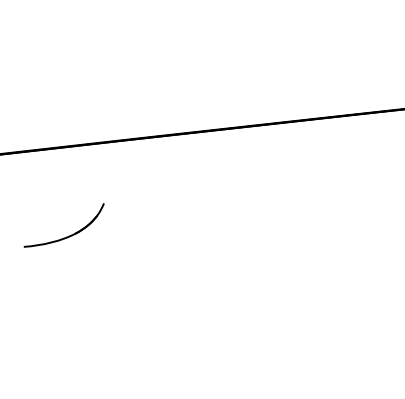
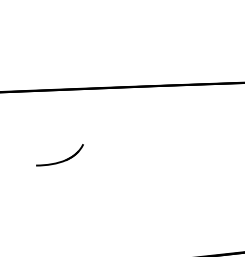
part: (63, 226) -> (59, 155), moved

